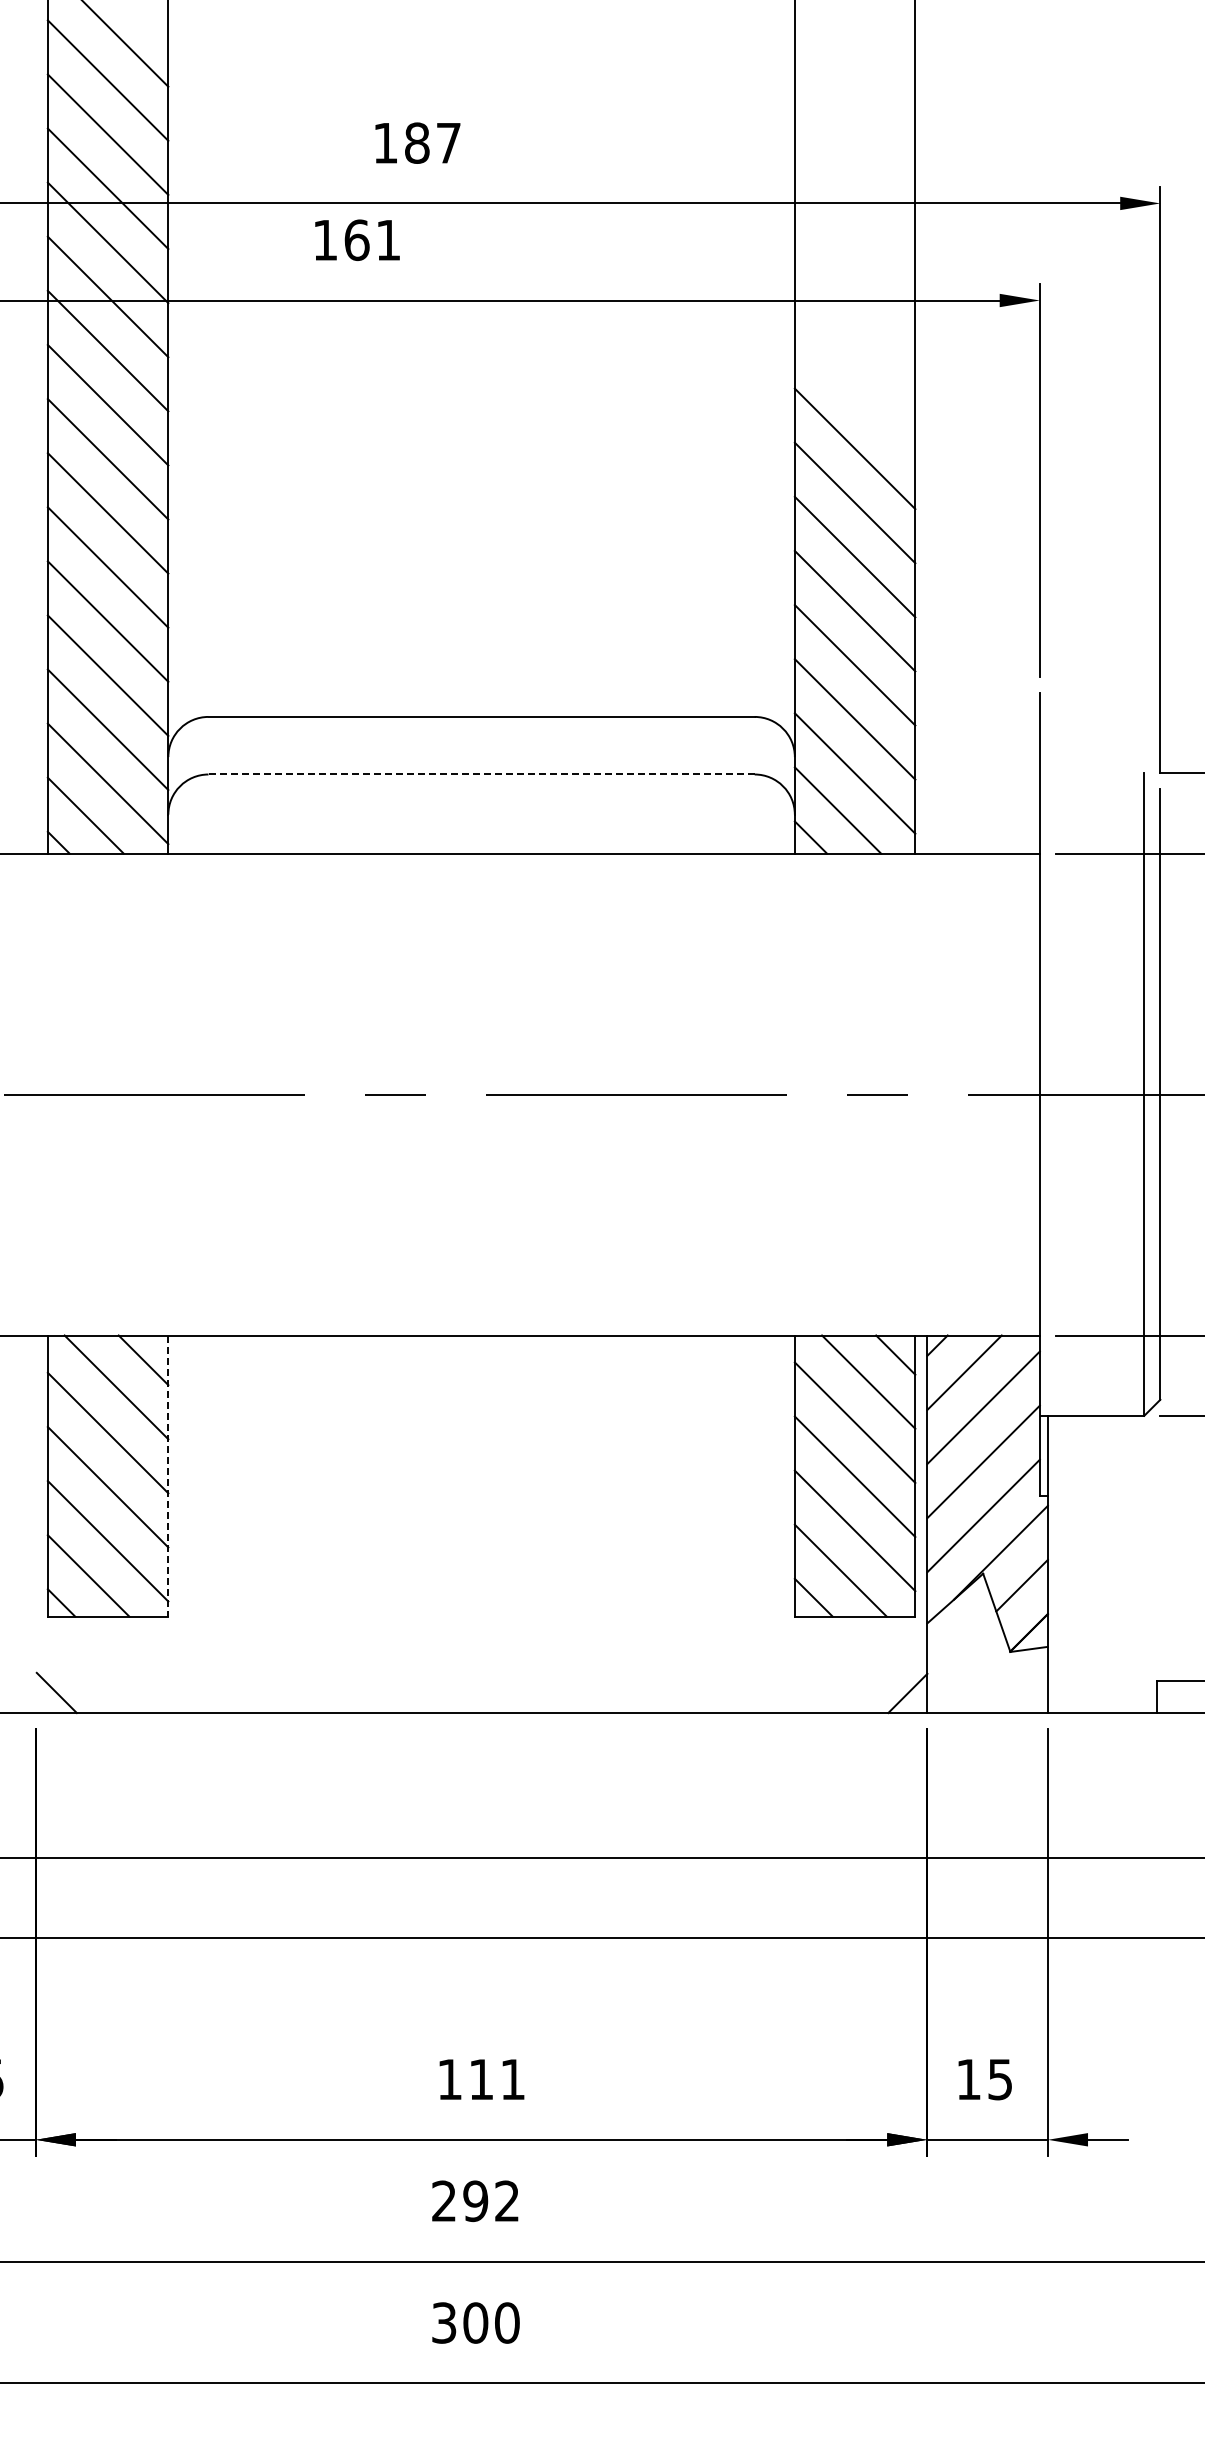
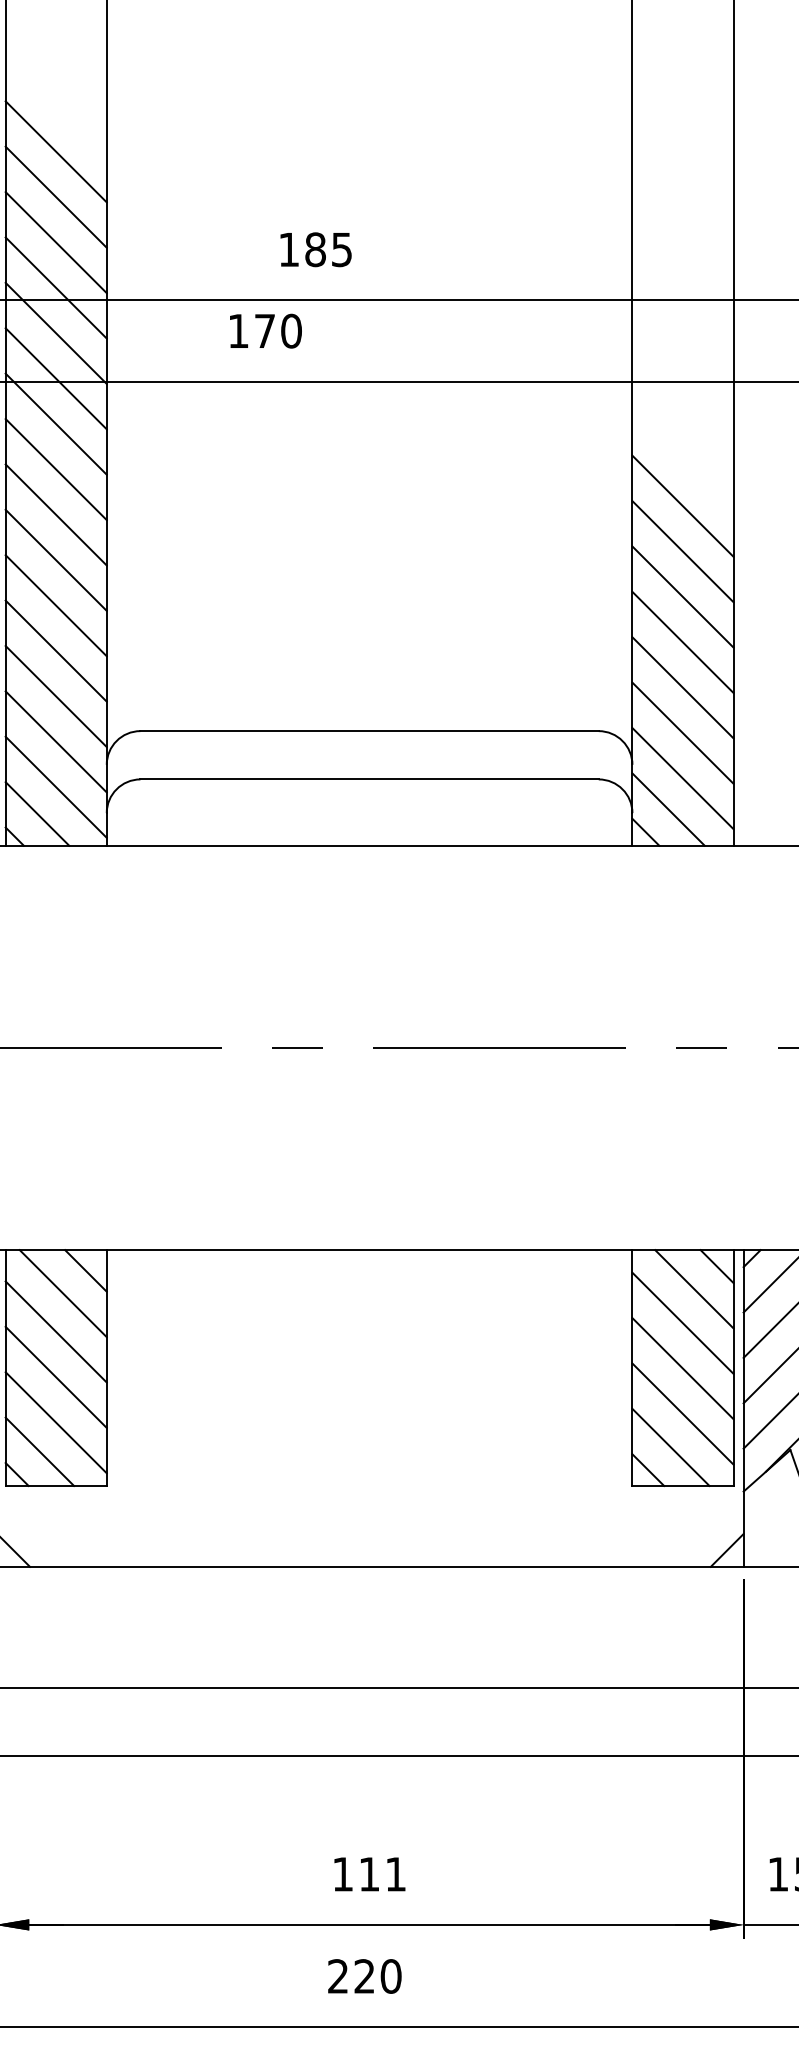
text: (448, 143) -> (341, 250), 187 -> 185
text: (372, 240) -> (278, 331), 161 -> 170
line: (481, 774) -> (369, 779), dashed -> solid
line: (168, 1476) -> (106, 1368), dashed -> solid
text: (491, 2201) -> (377, 1976), 292 -> 220

